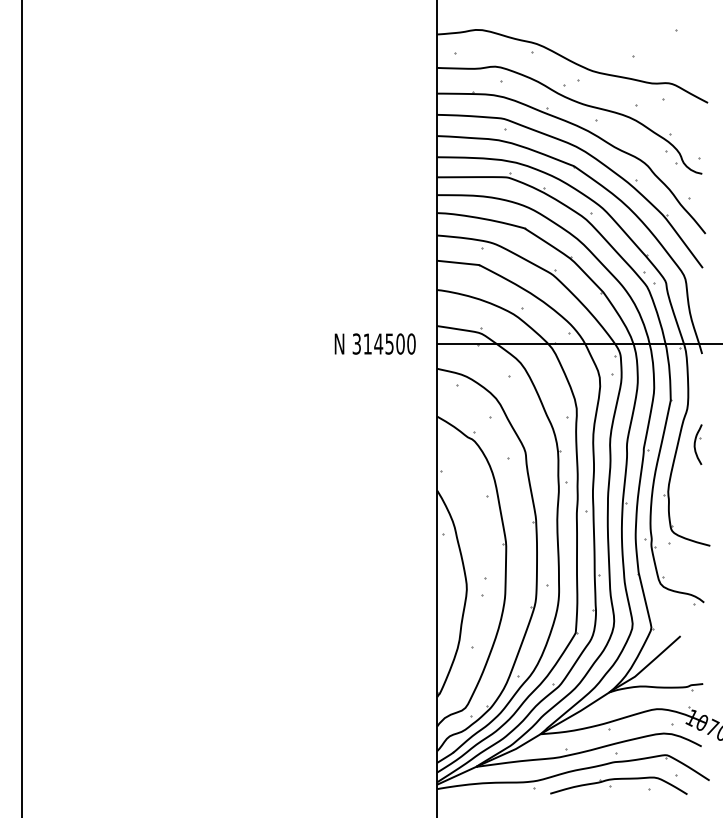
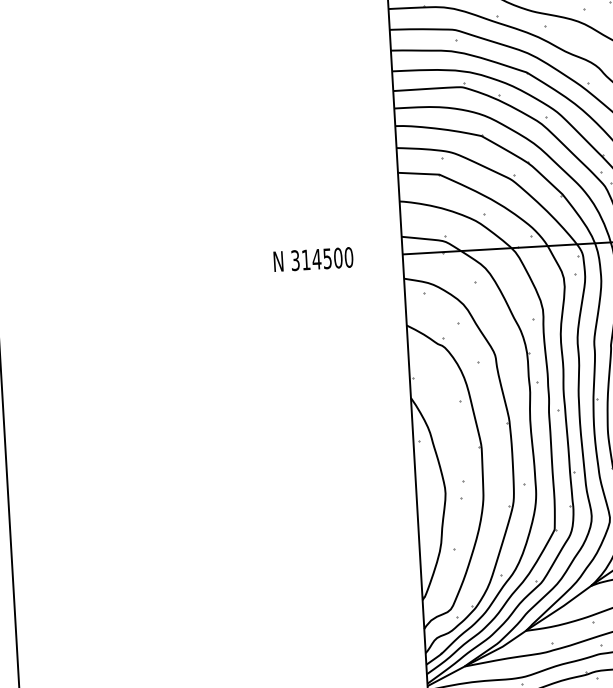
text: (374, 343) -> (312, 259), moved

